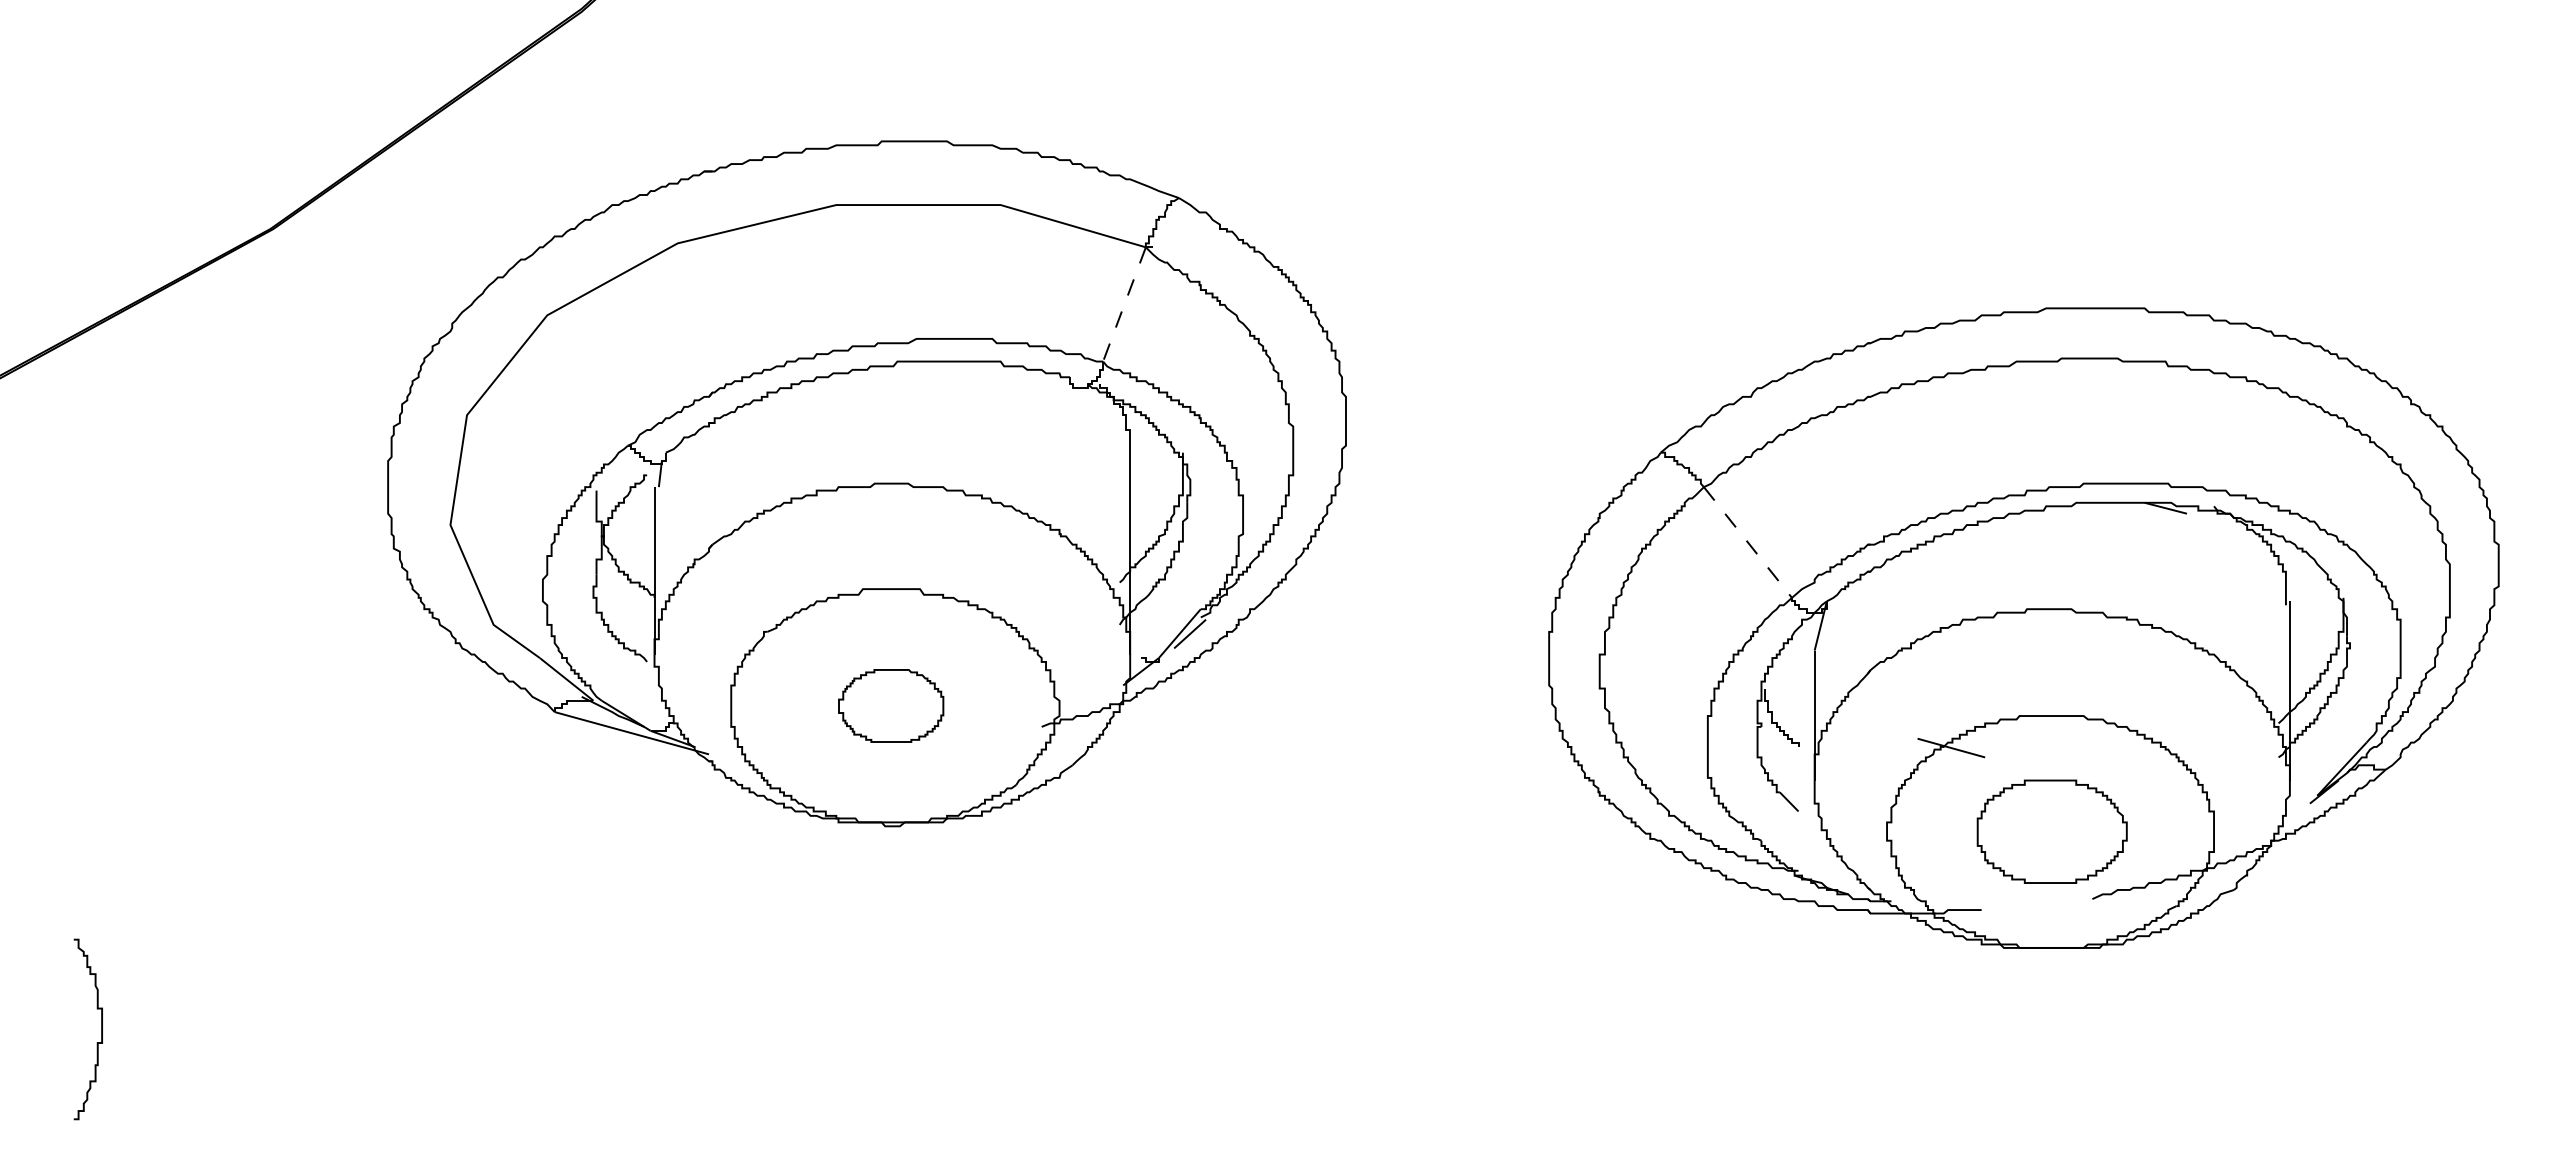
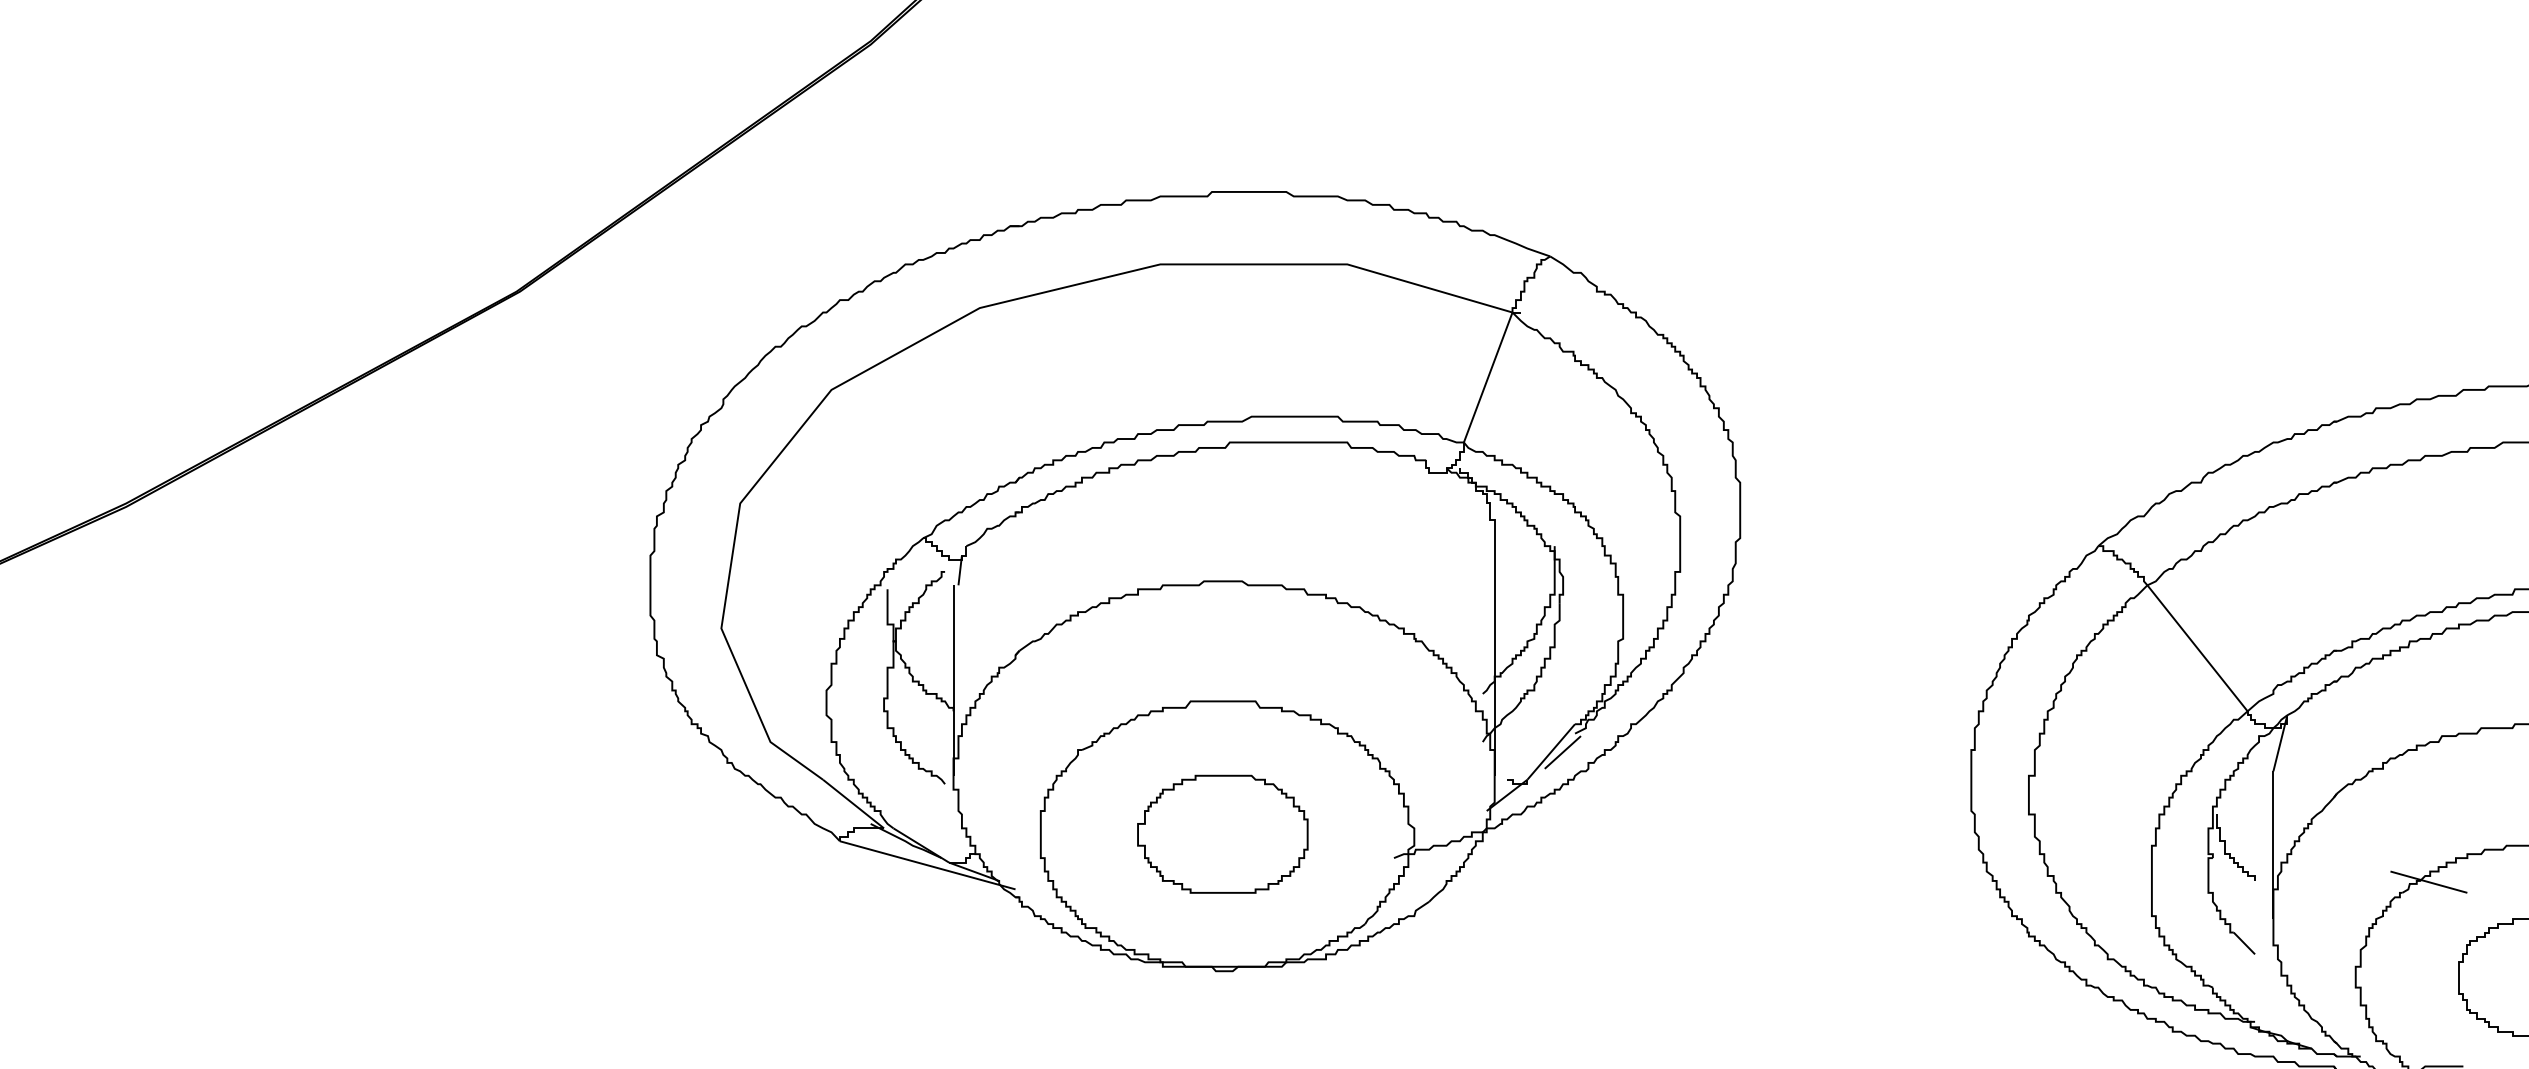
line: (1124, 304) -> (1488, 377), dashed -> solid
line: (1747, 542) -> (2197, 648), dashed -> solid
part: (890, 705) -> (1221, 833), size x1.43

